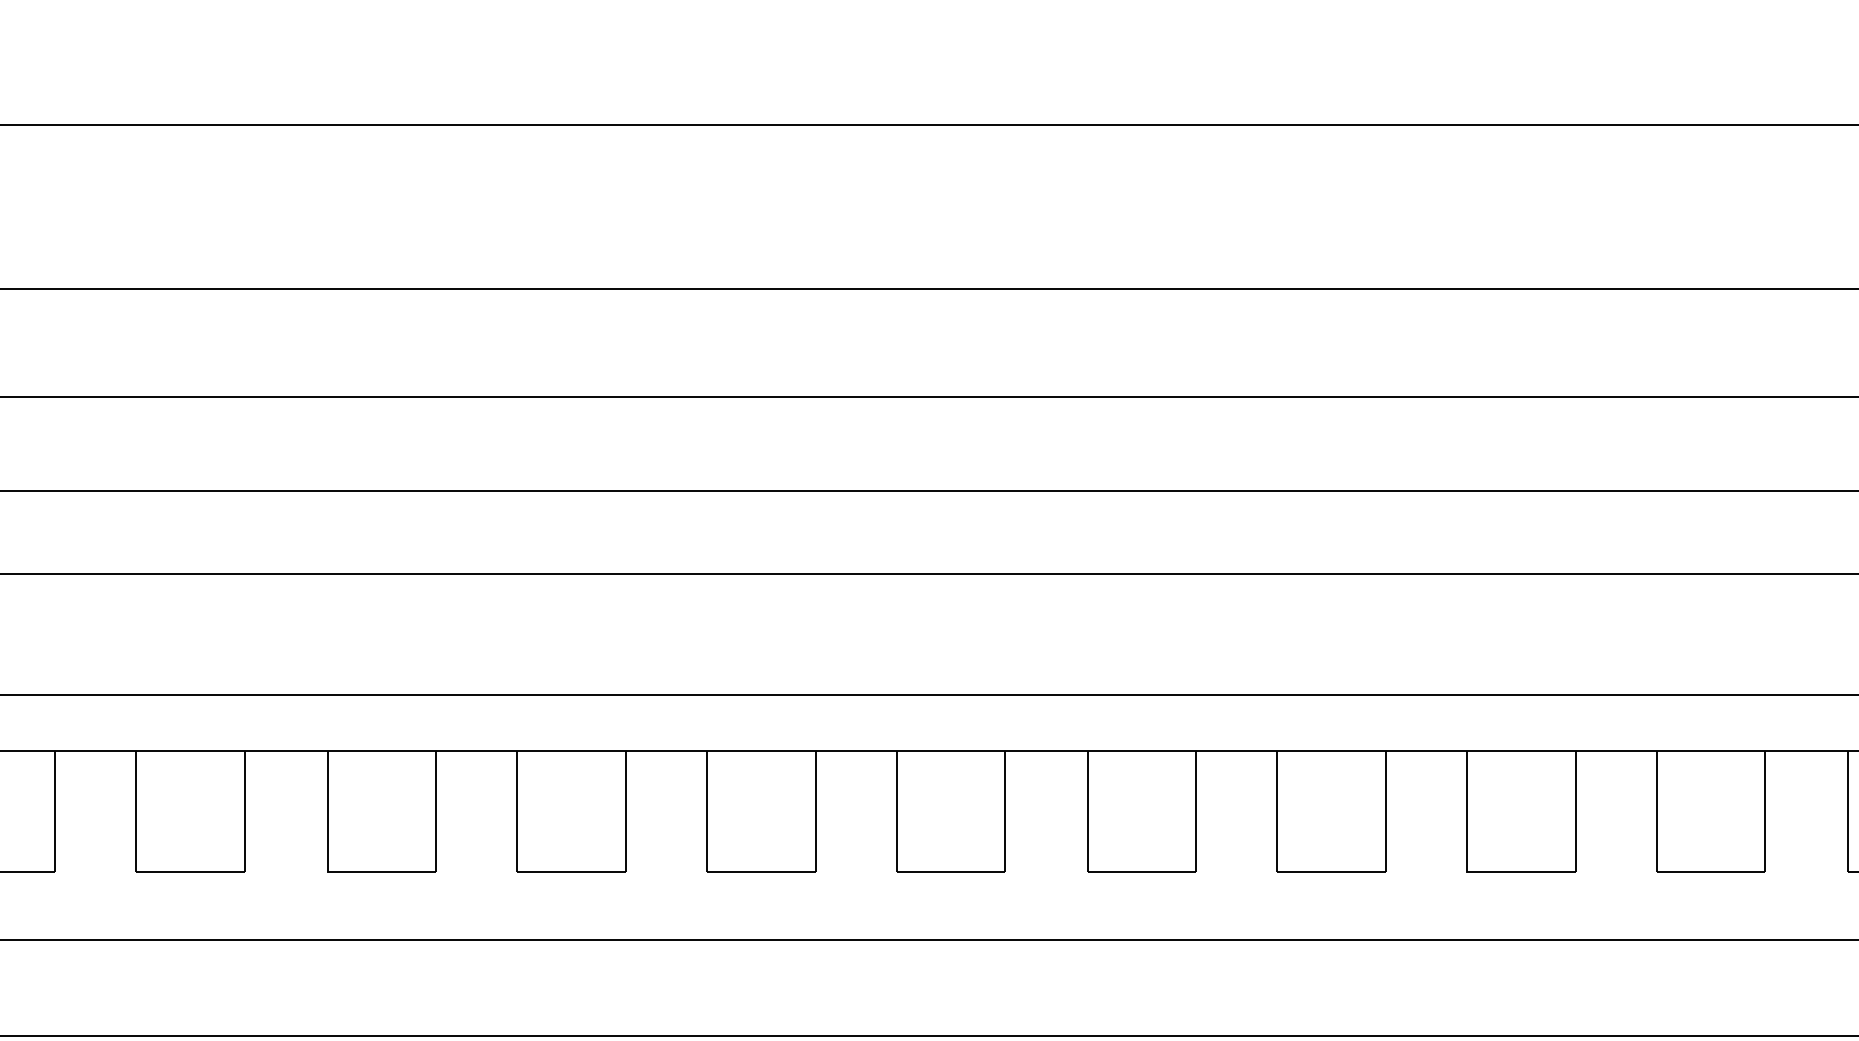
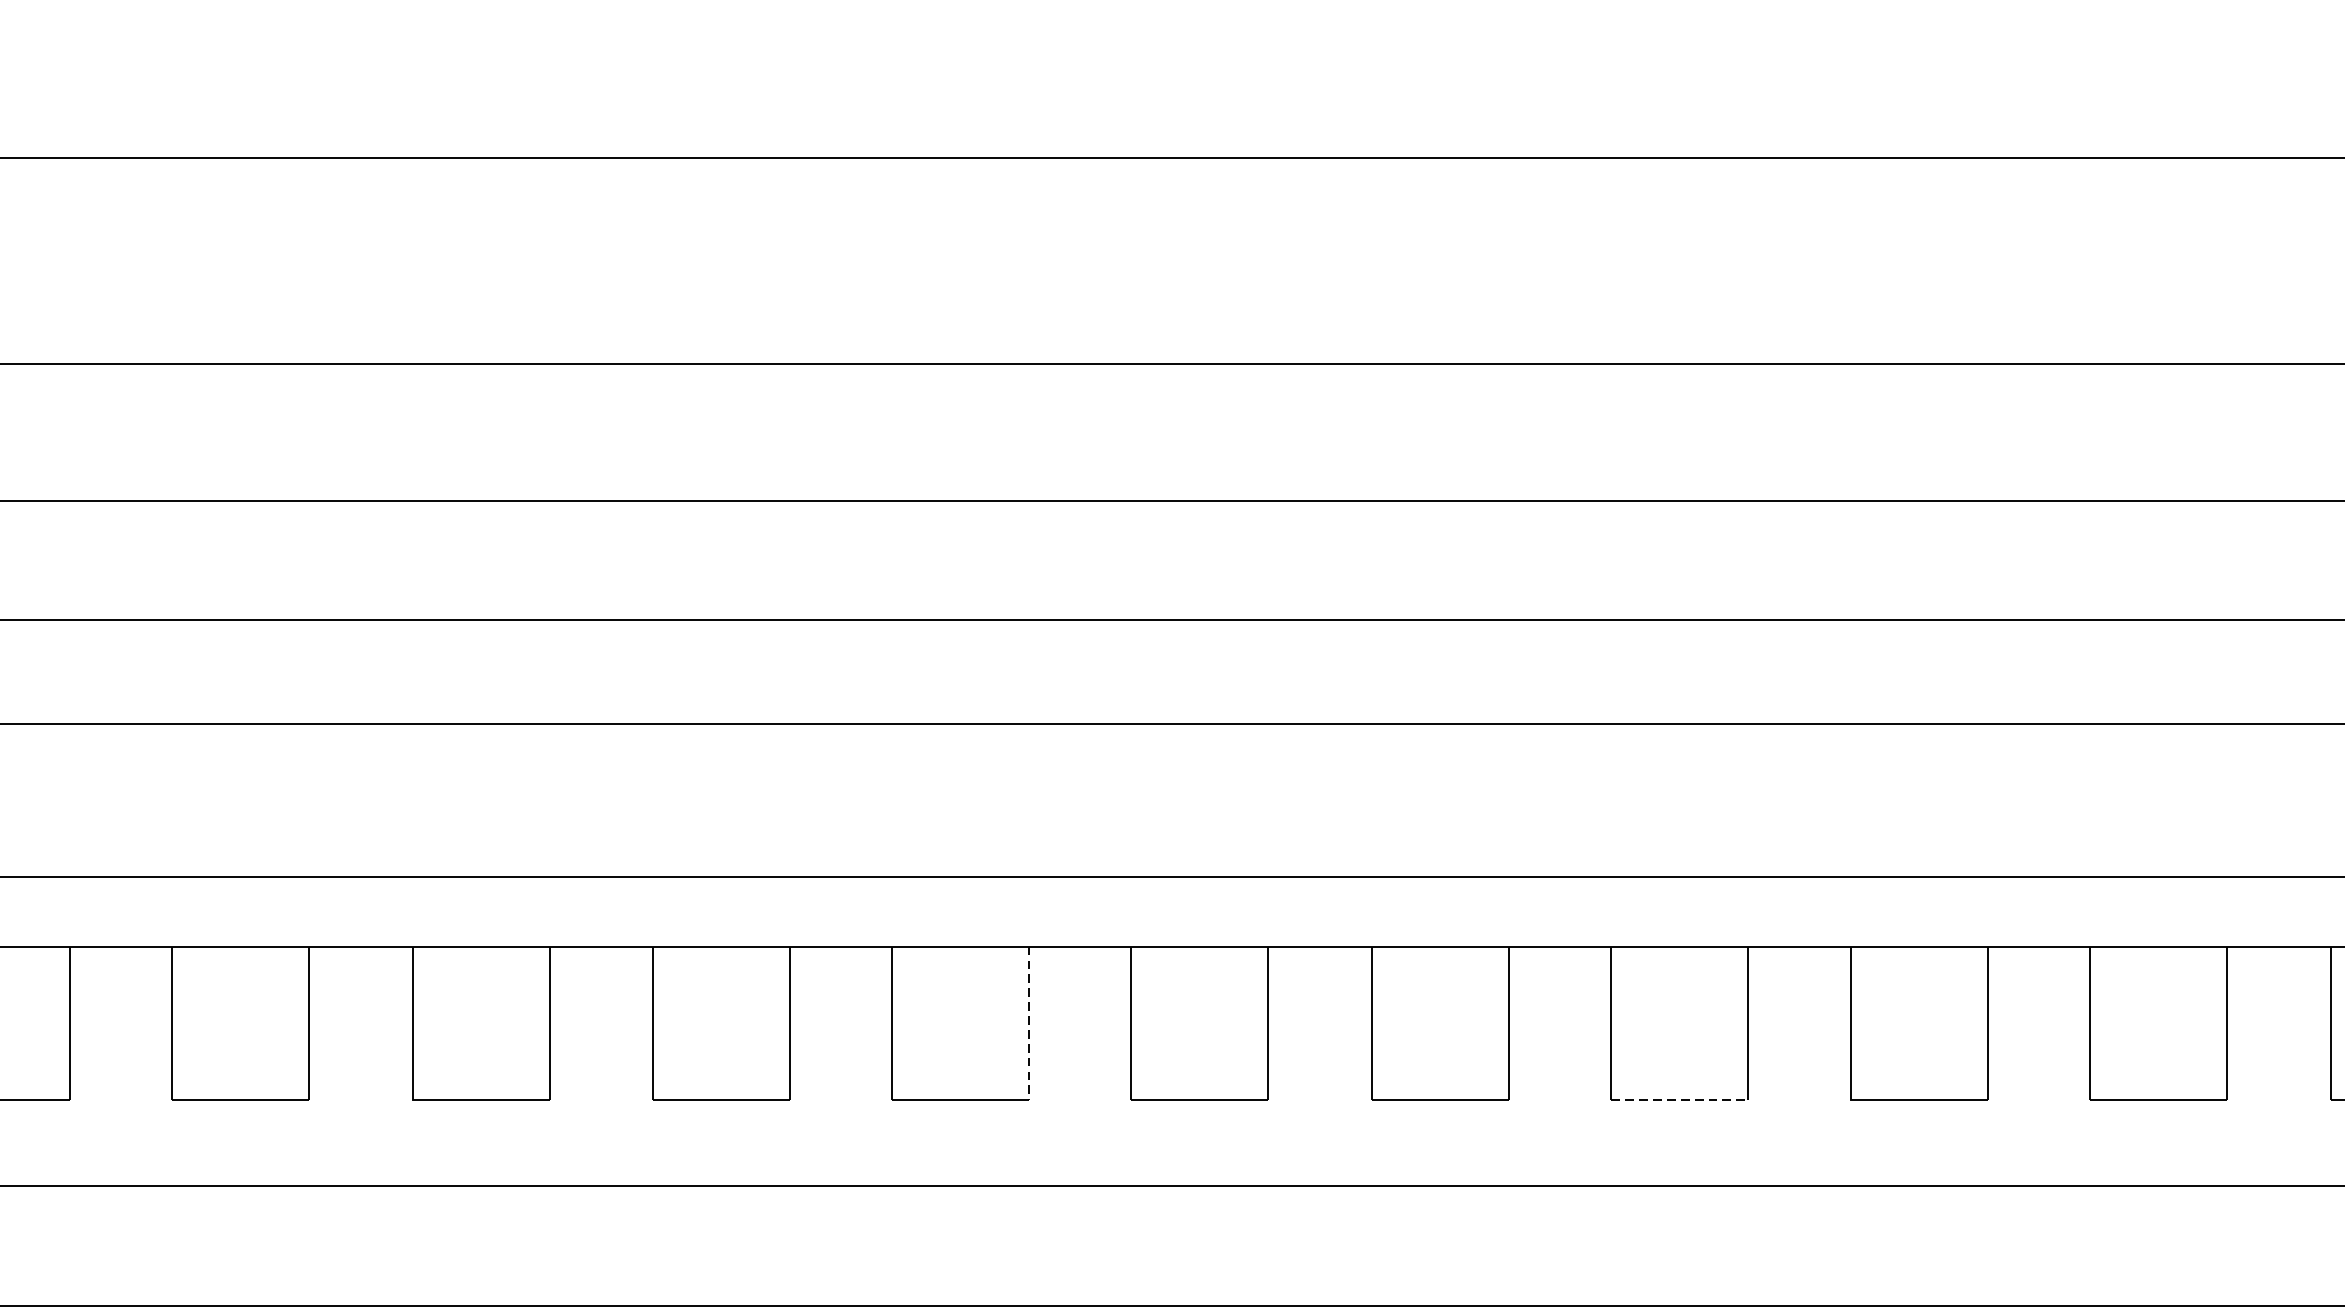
line: (815, 811) -> (1028, 1023), solid -> dashed
line: (1332, 872) -> (1680, 1100), solid -> dashed

